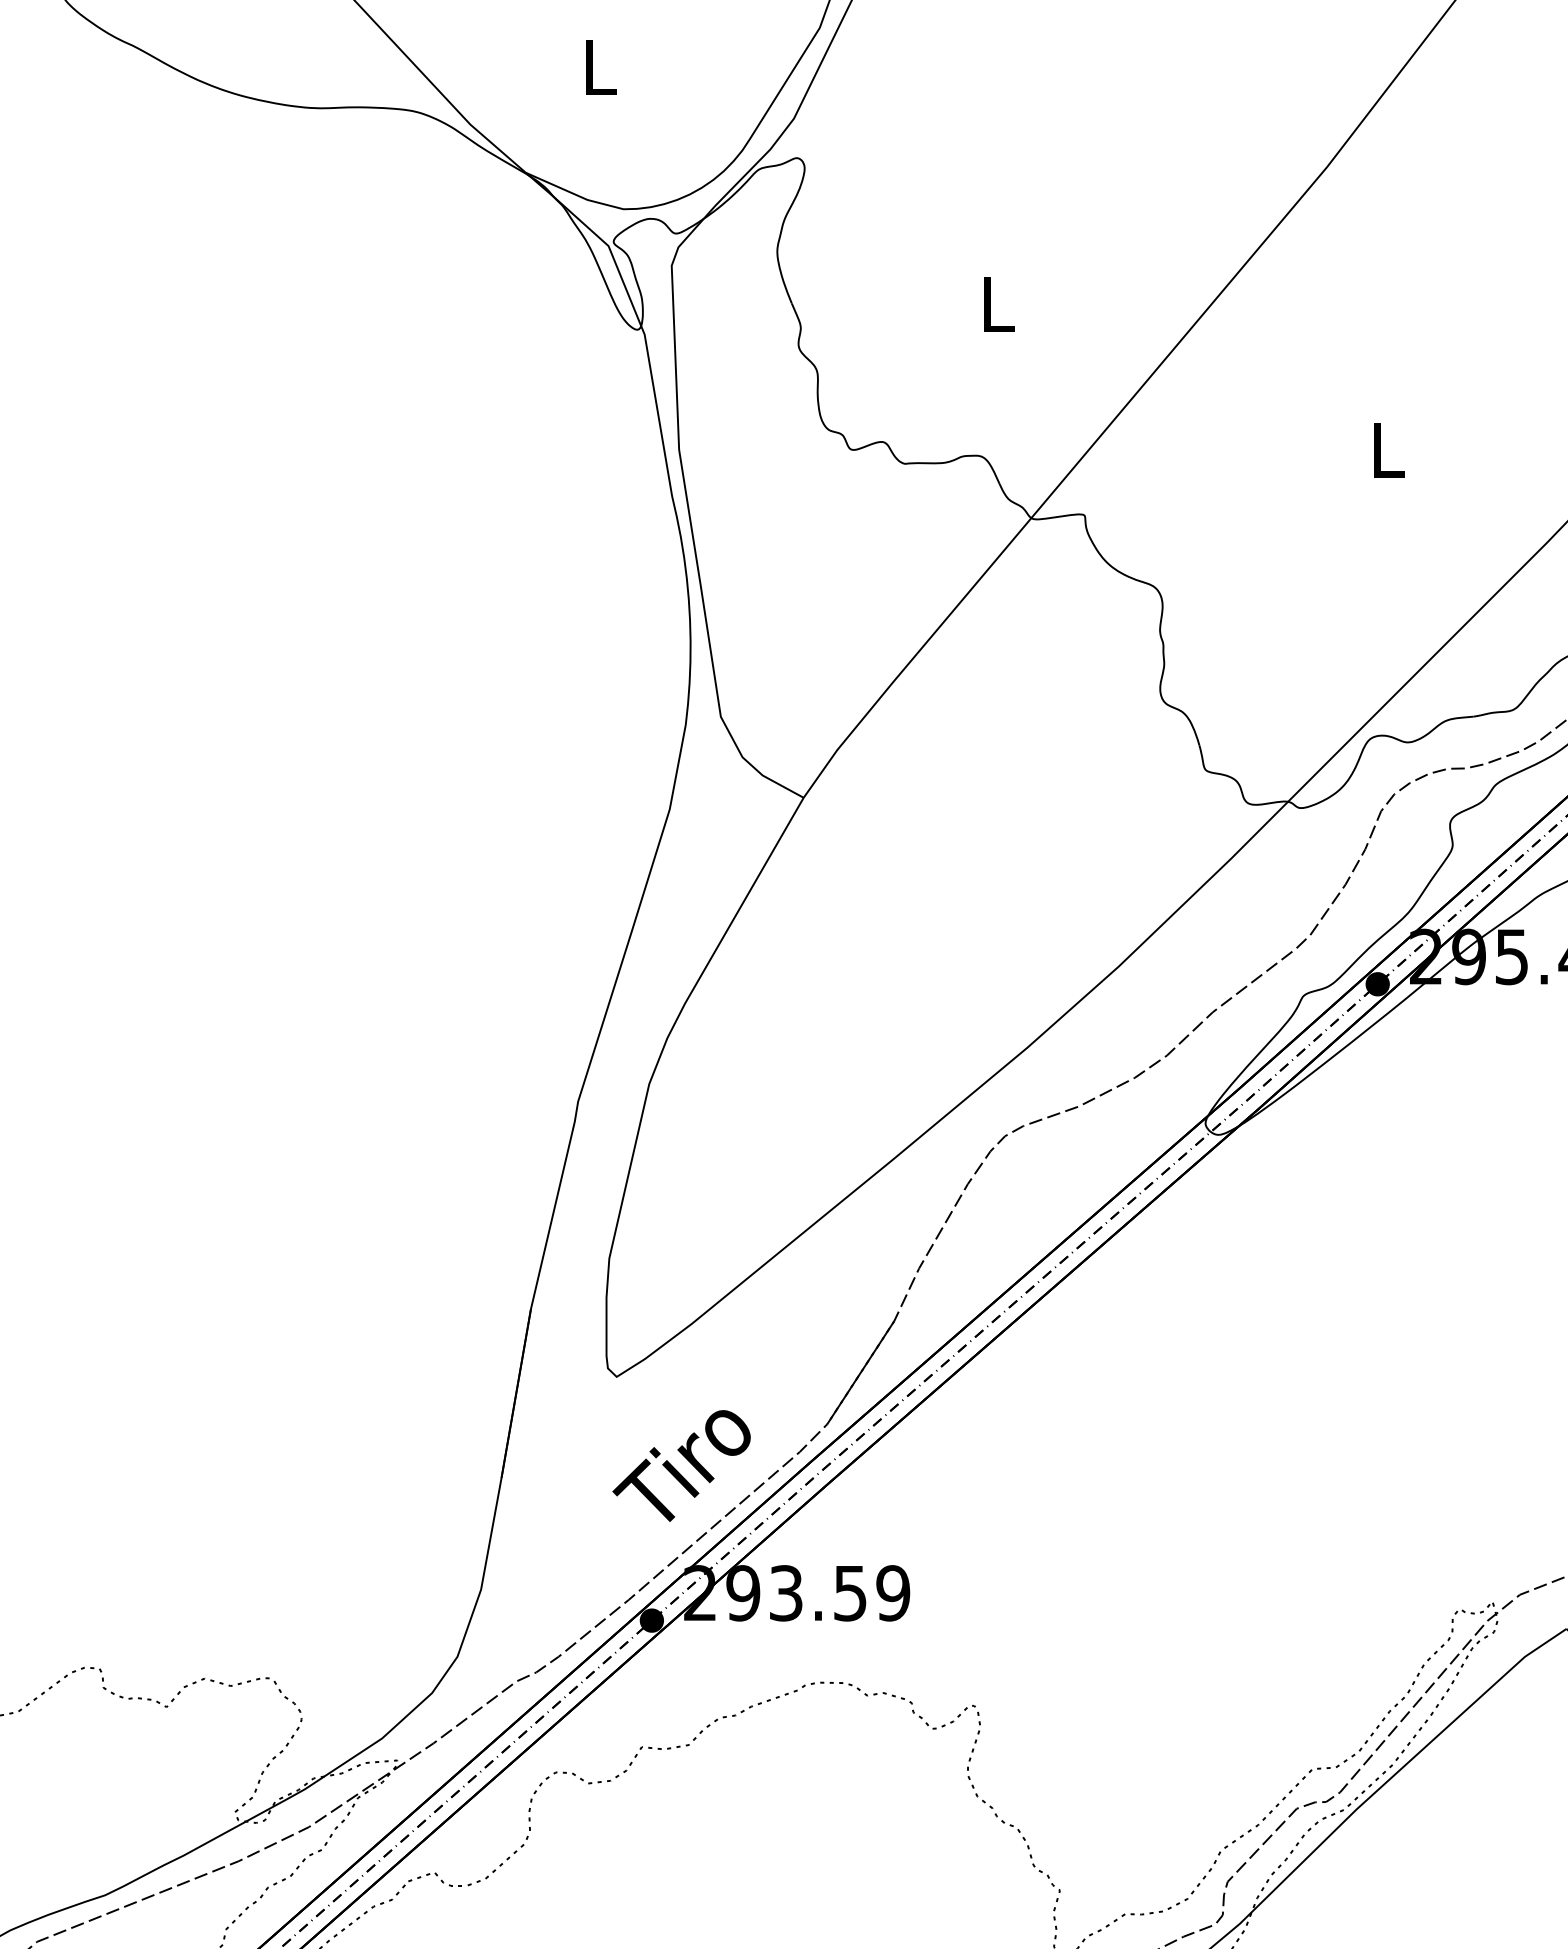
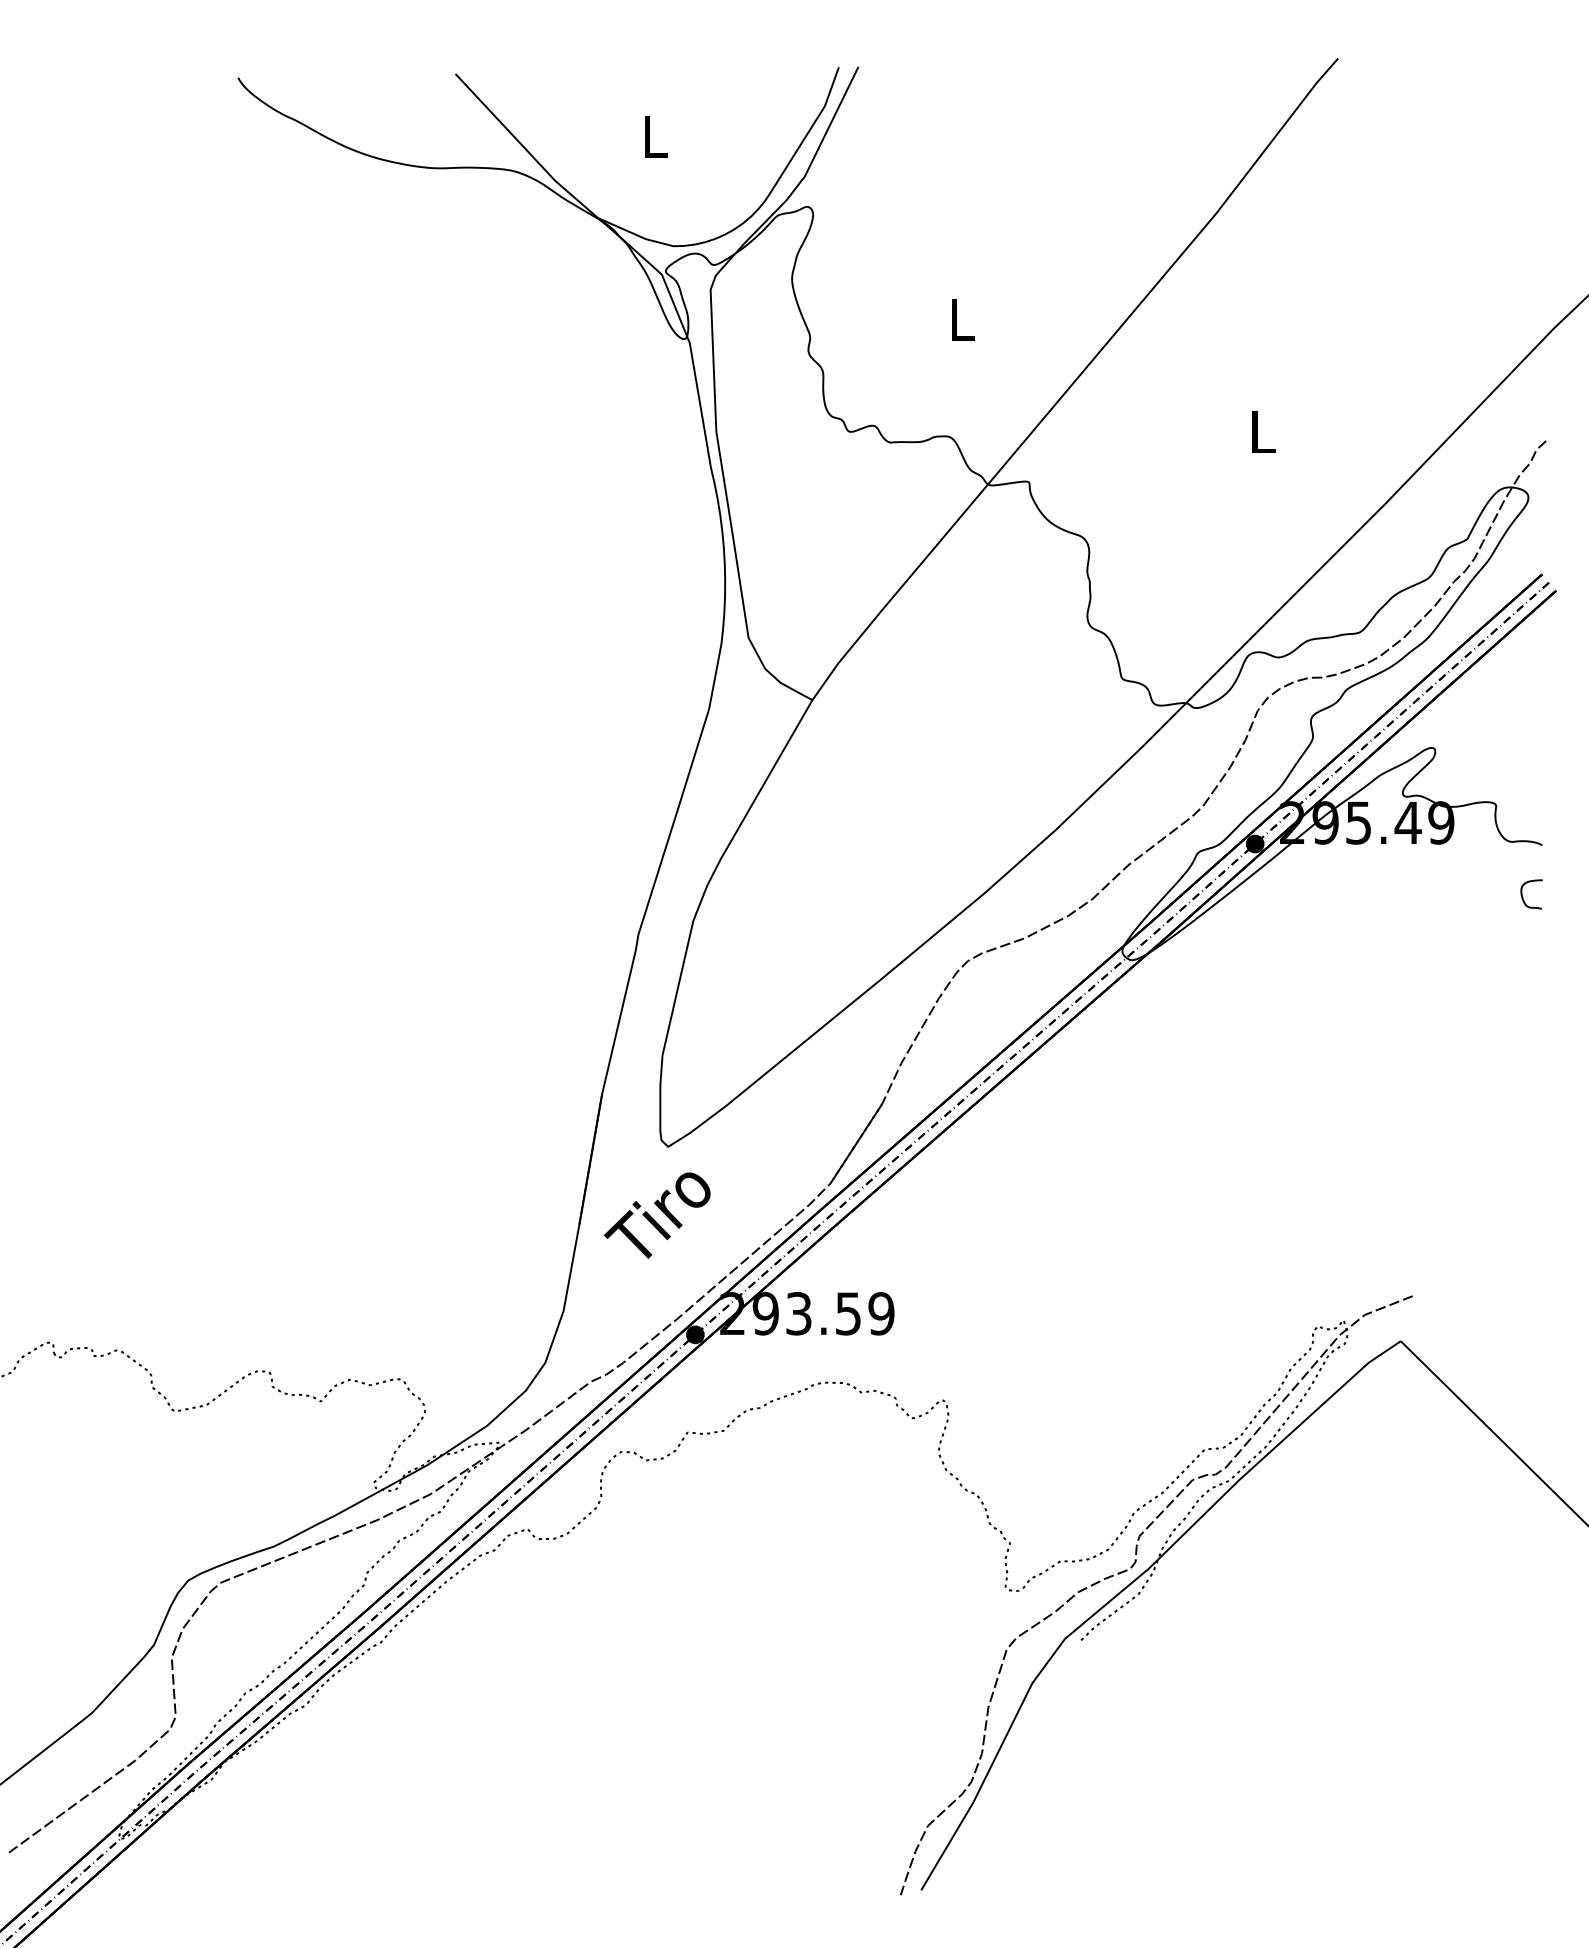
text: (681, 1465) -> (657, 1215), moved

